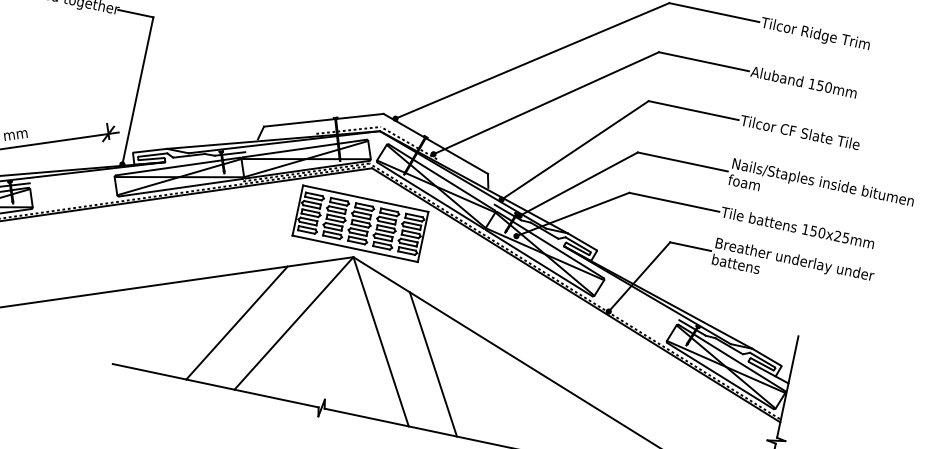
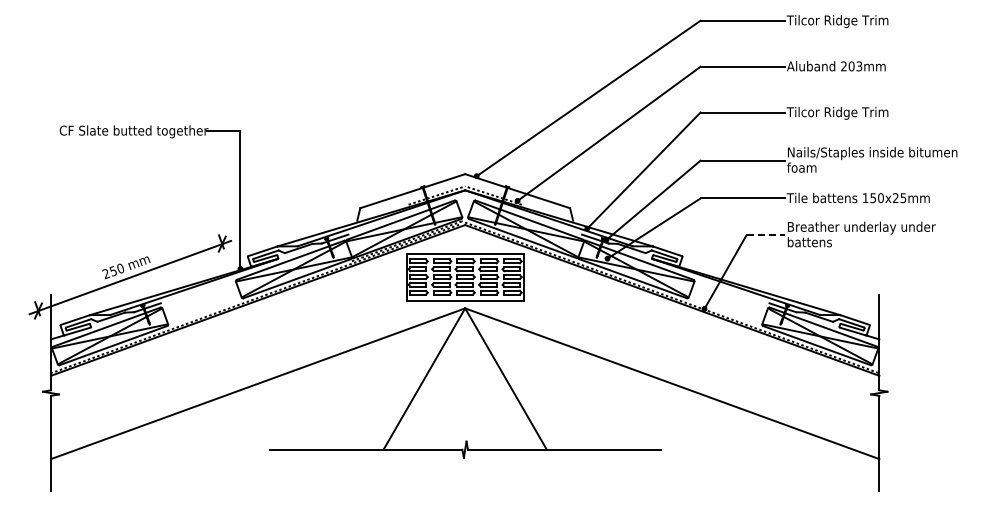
text: (820, 85) -> (851, 66), 150mm -> 203mm
text: (819, 138) -> (860, 113), Tilcor CF Slate Tile -> Tilcor Ridge Trim
line: (691, 247) -> (766, 235), solid -> dashed
line: (236, 322) -> (372, 389), removed
line: (432, 364) -> (556, 389), removed

